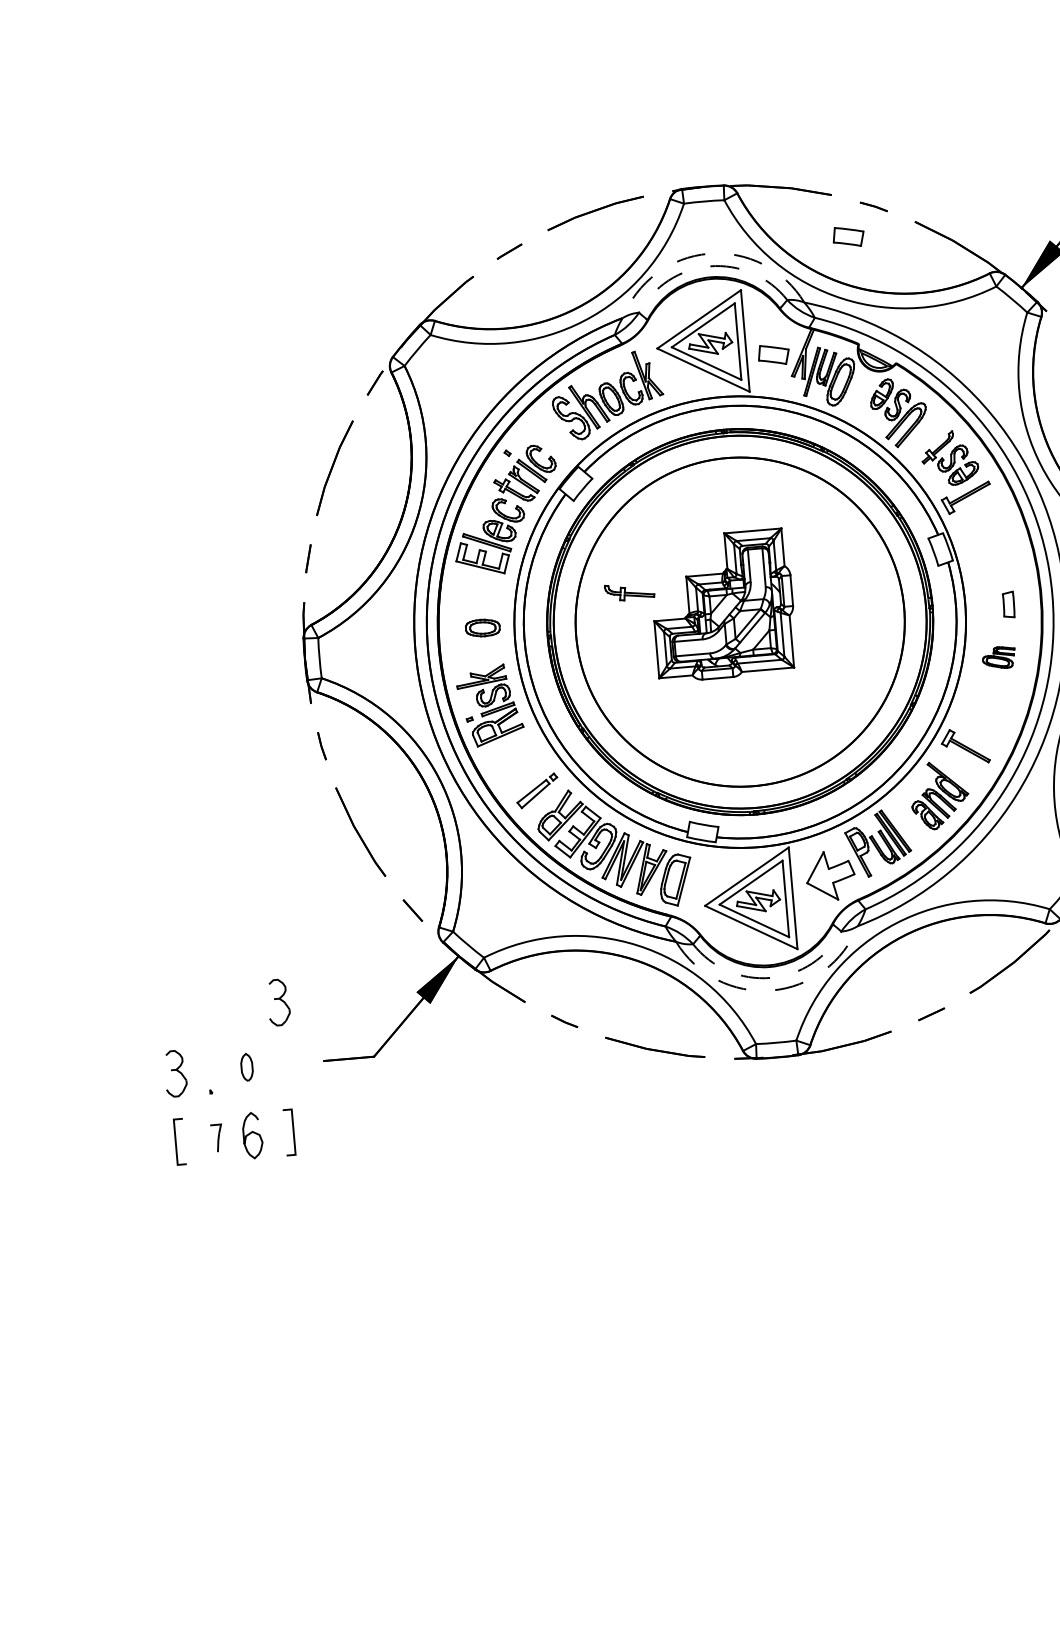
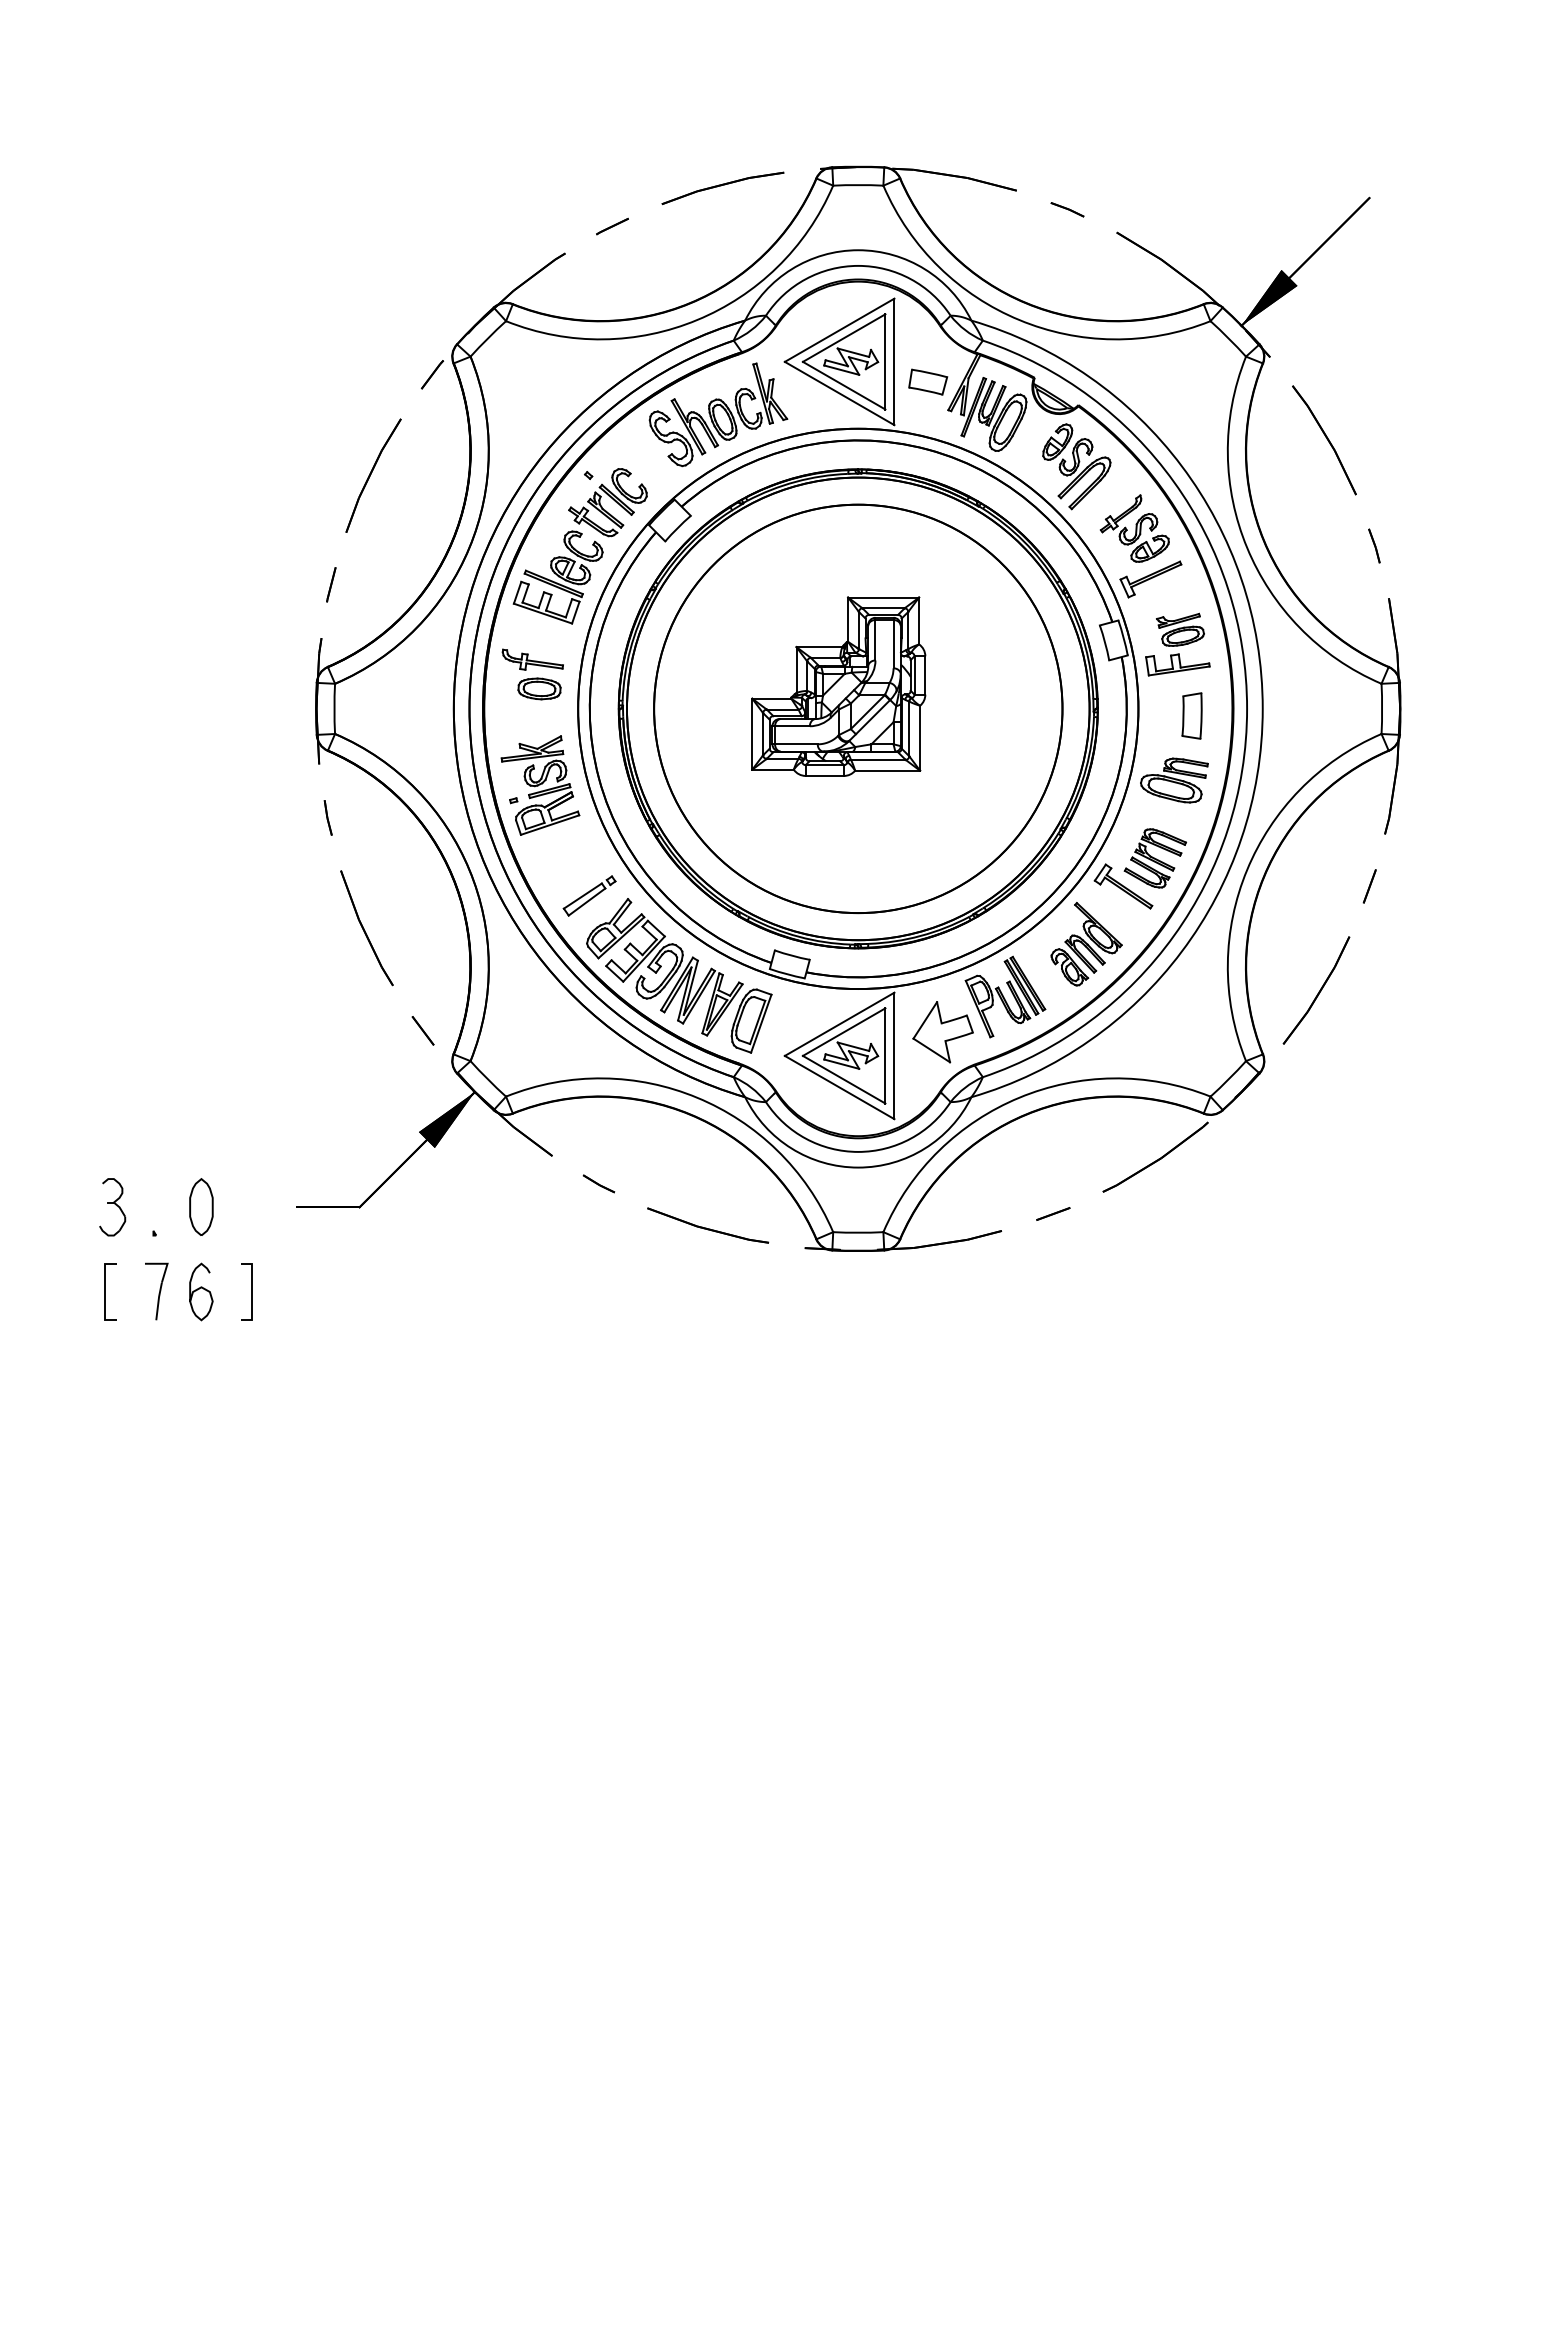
part: (848, 236) -> (1033, 243), removed
arc: (708, 254) -> (858, 250), dashed -> solid
arc: (709, 266) -> (858, 265), dashed -> solid
part: (992, 548) -> (1177, 644), added
part: (629, 591) -> (532, 659), moved
part: (1008, 604) -> (1191, 715), size x1.43
part: (999, 657) -> (1174, 780), size x1.67
part: (988, 721) -> (1154, 858), added
arc: (770, 977) -> (858, 1151), dashed -> solid
arc: (771, 990) -> (858, 1167), dashed -> solid
part: (278, 1002) -> (247, 1130), removed
part: (247, 1066) -> (201, 1206), size x1.67
part: (216, 1138) -> (156, 1291), size x1.67

